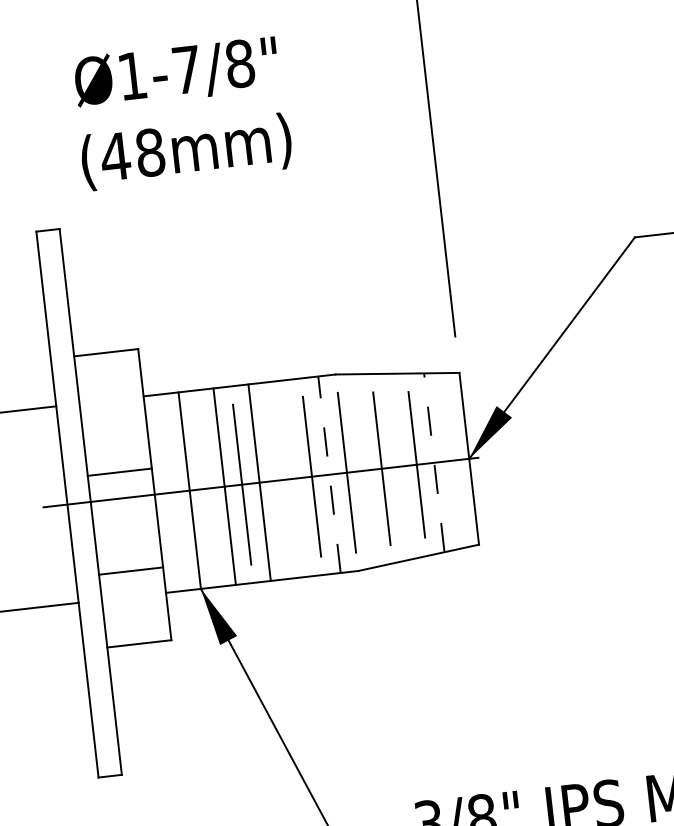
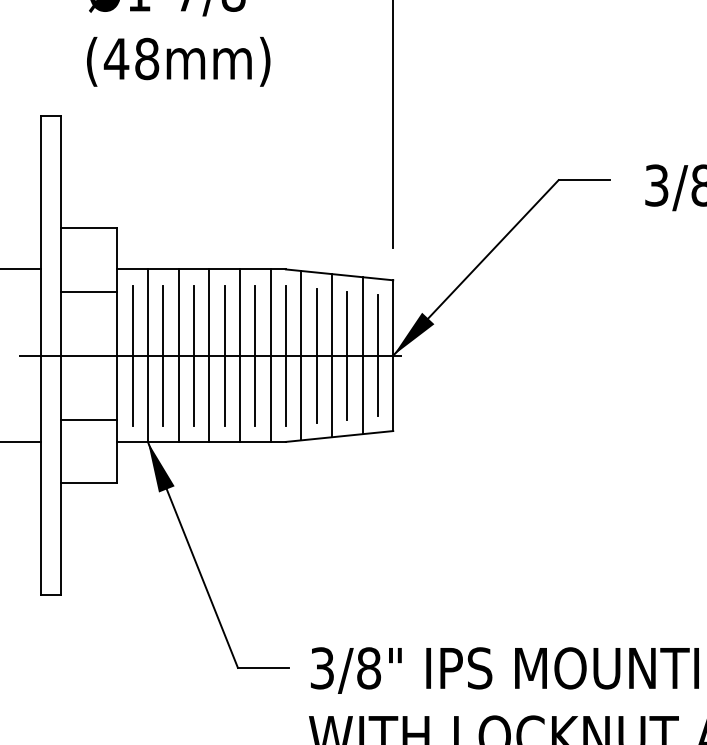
line: (451, 460) -> (377, 355), added
line: (434, 462) -> (362, 355), dashed -> solid
line: (398, 466) -> (331, 355), added
line: (364, 470) -> (301, 355), added
line: (120, 471) -> (89, 291), moved
line: (329, 474) -> (270, 355), dashed -> solid
line: (294, 478) -> (239, 355), added
line: (276, 480) -> (224, 355), added
line: (207, 488) -> (163, 355), added
line: (172, 492) -> (132, 355), added

